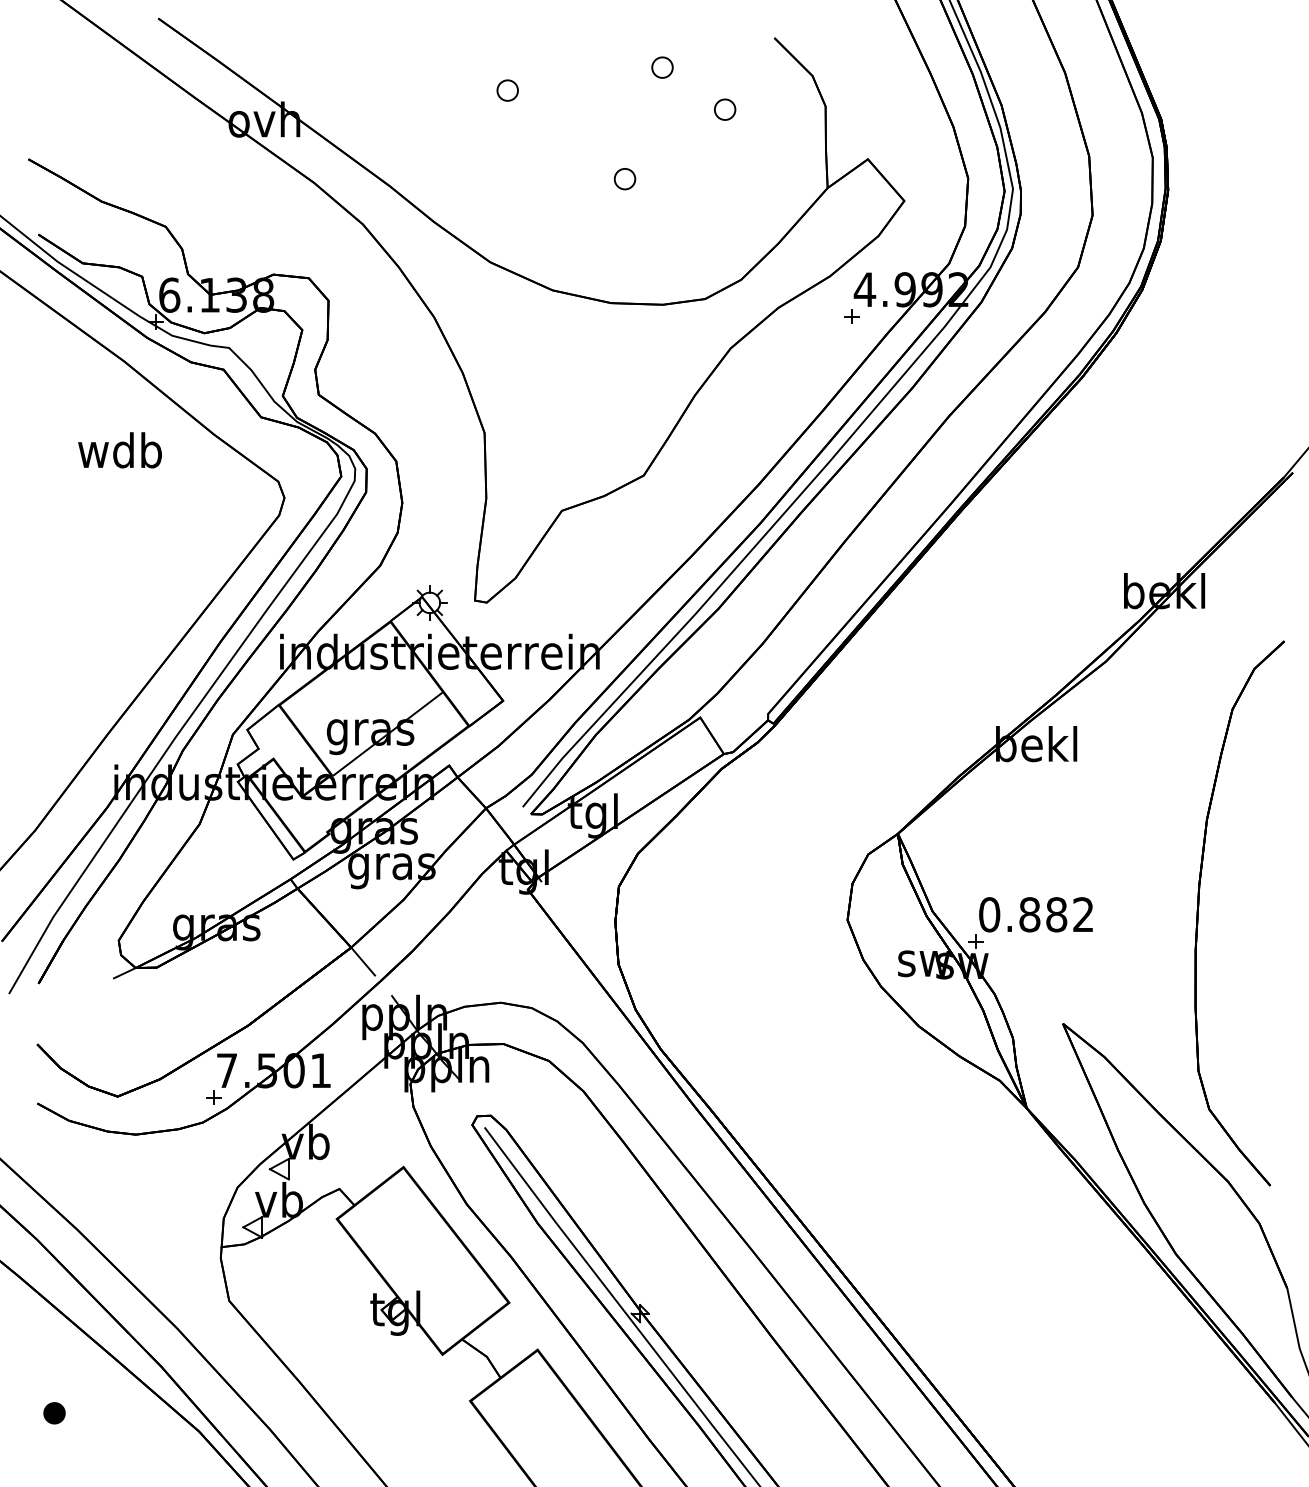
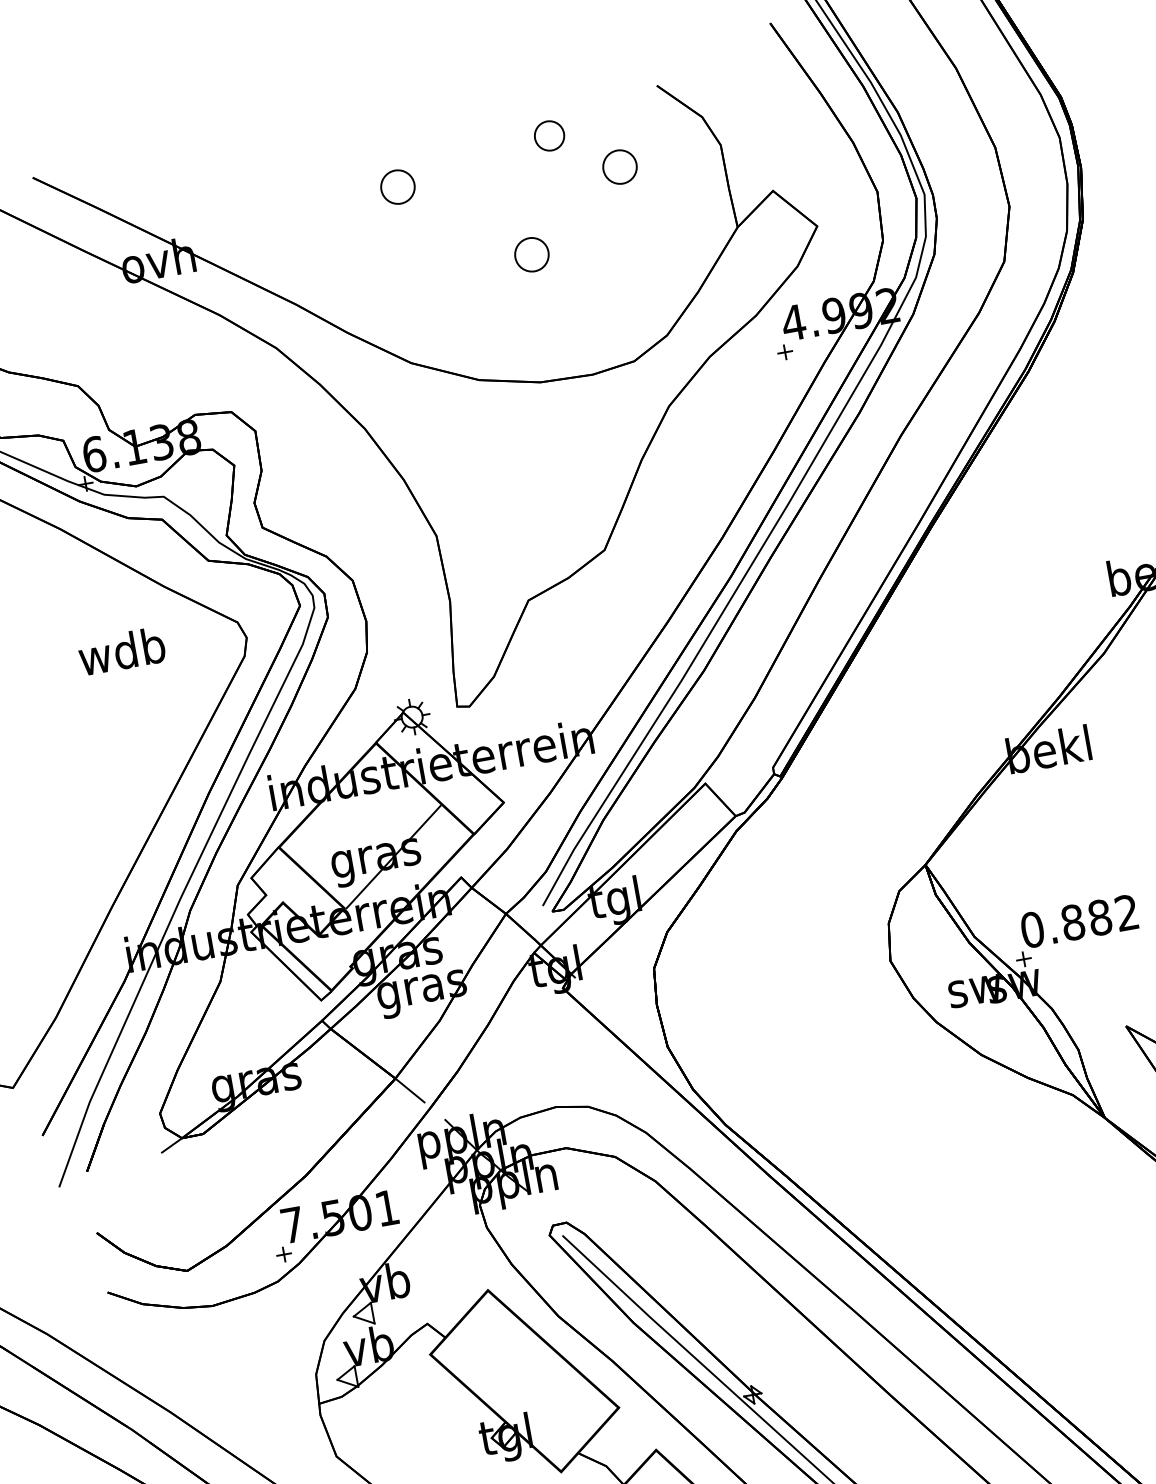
part: (662, 67) -> (549, 135), size x1.4
part: (507, 90) -> (397, 186), size x1.6
part: (725, 109) -> (620, 166), size x1.6
part: (624, 179) -> (531, 255), size x1.6
text: (119, 450) -> (121, 651), moved

